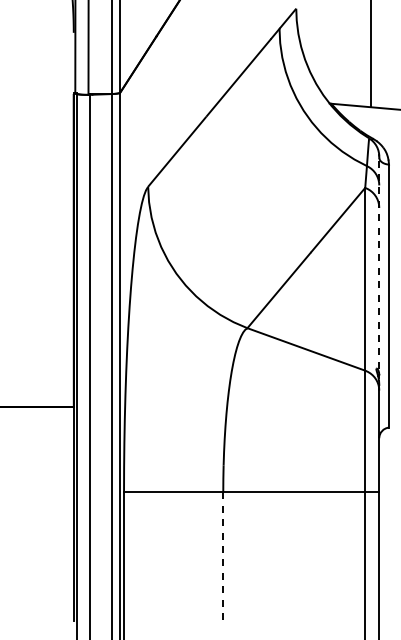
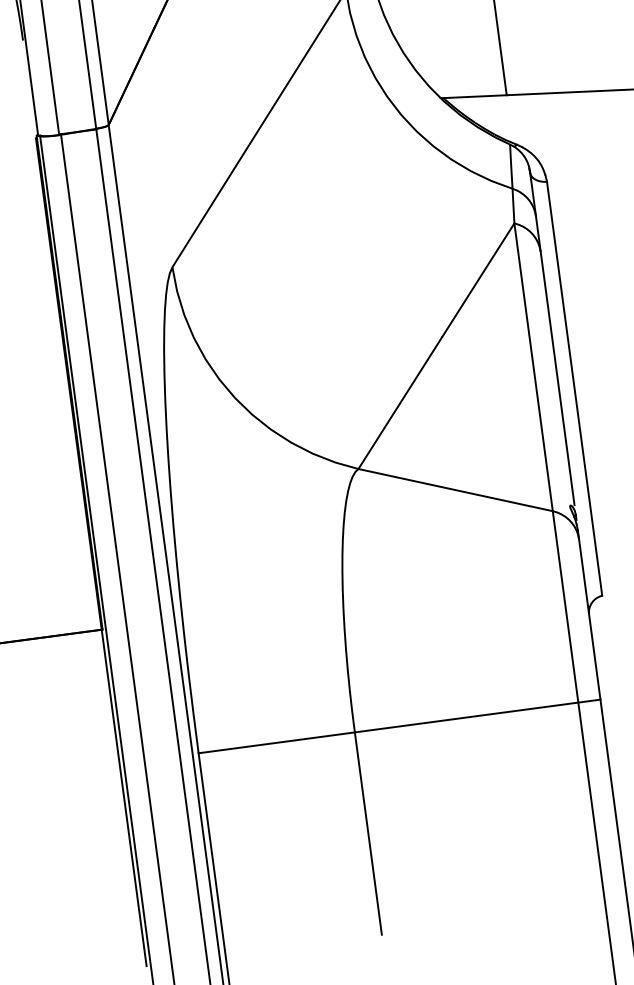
line: (379, 262) -> (552, 337), dashed -> solid
line: (223, 557) -> (368, 835), dashed -> solid

